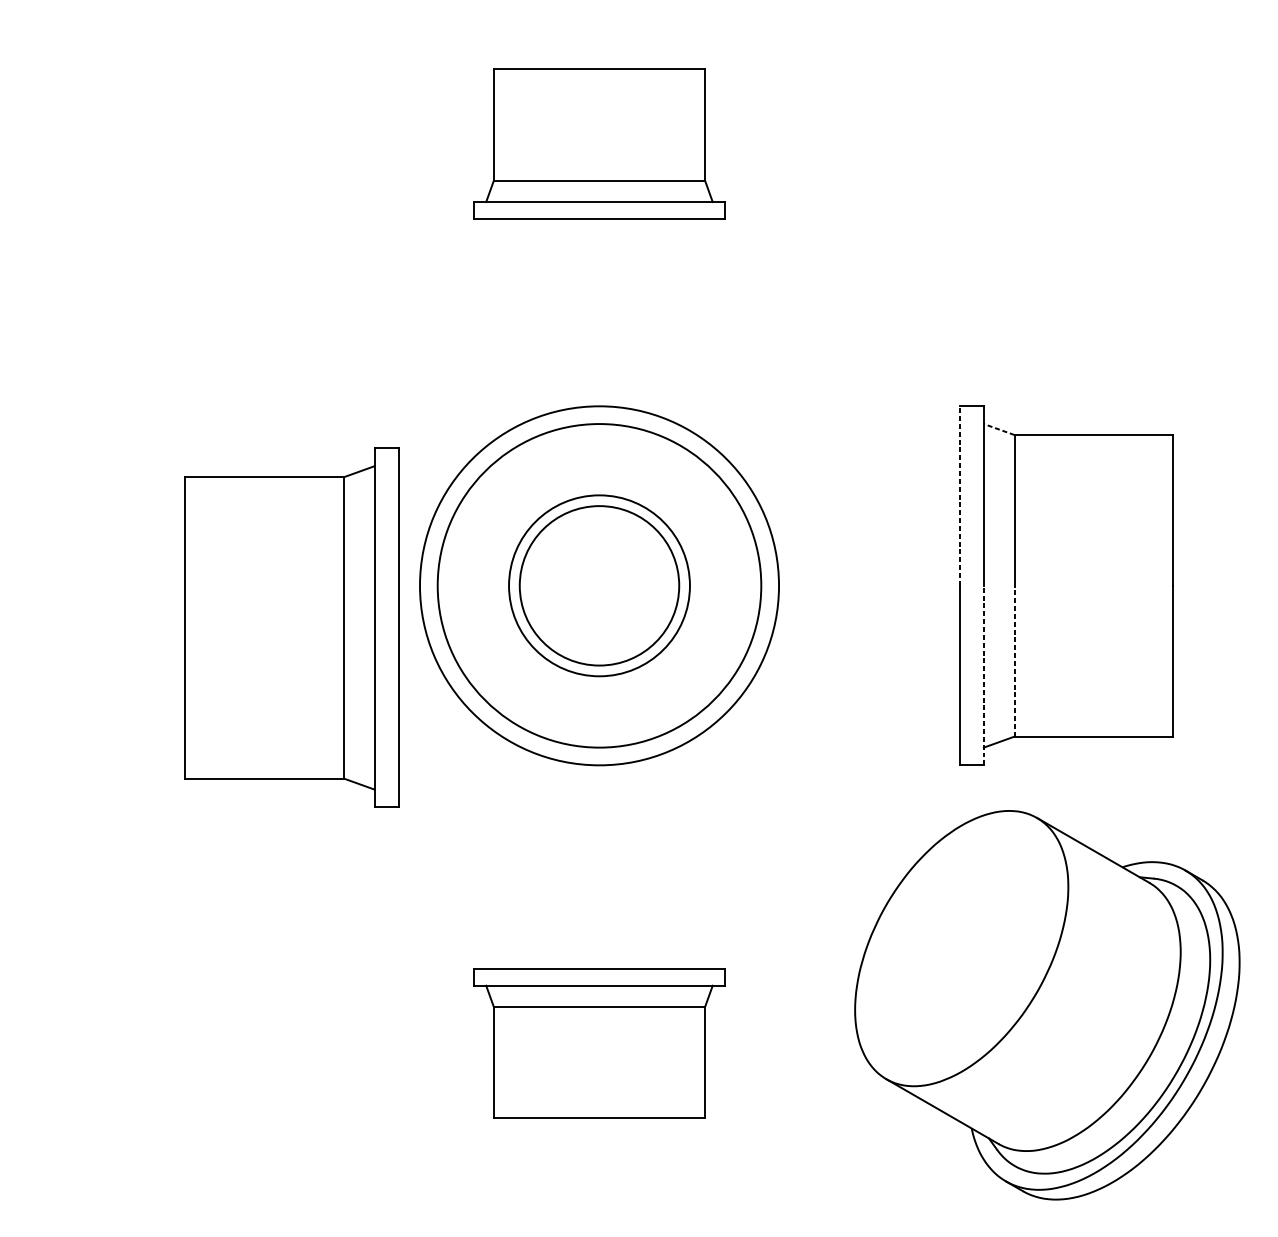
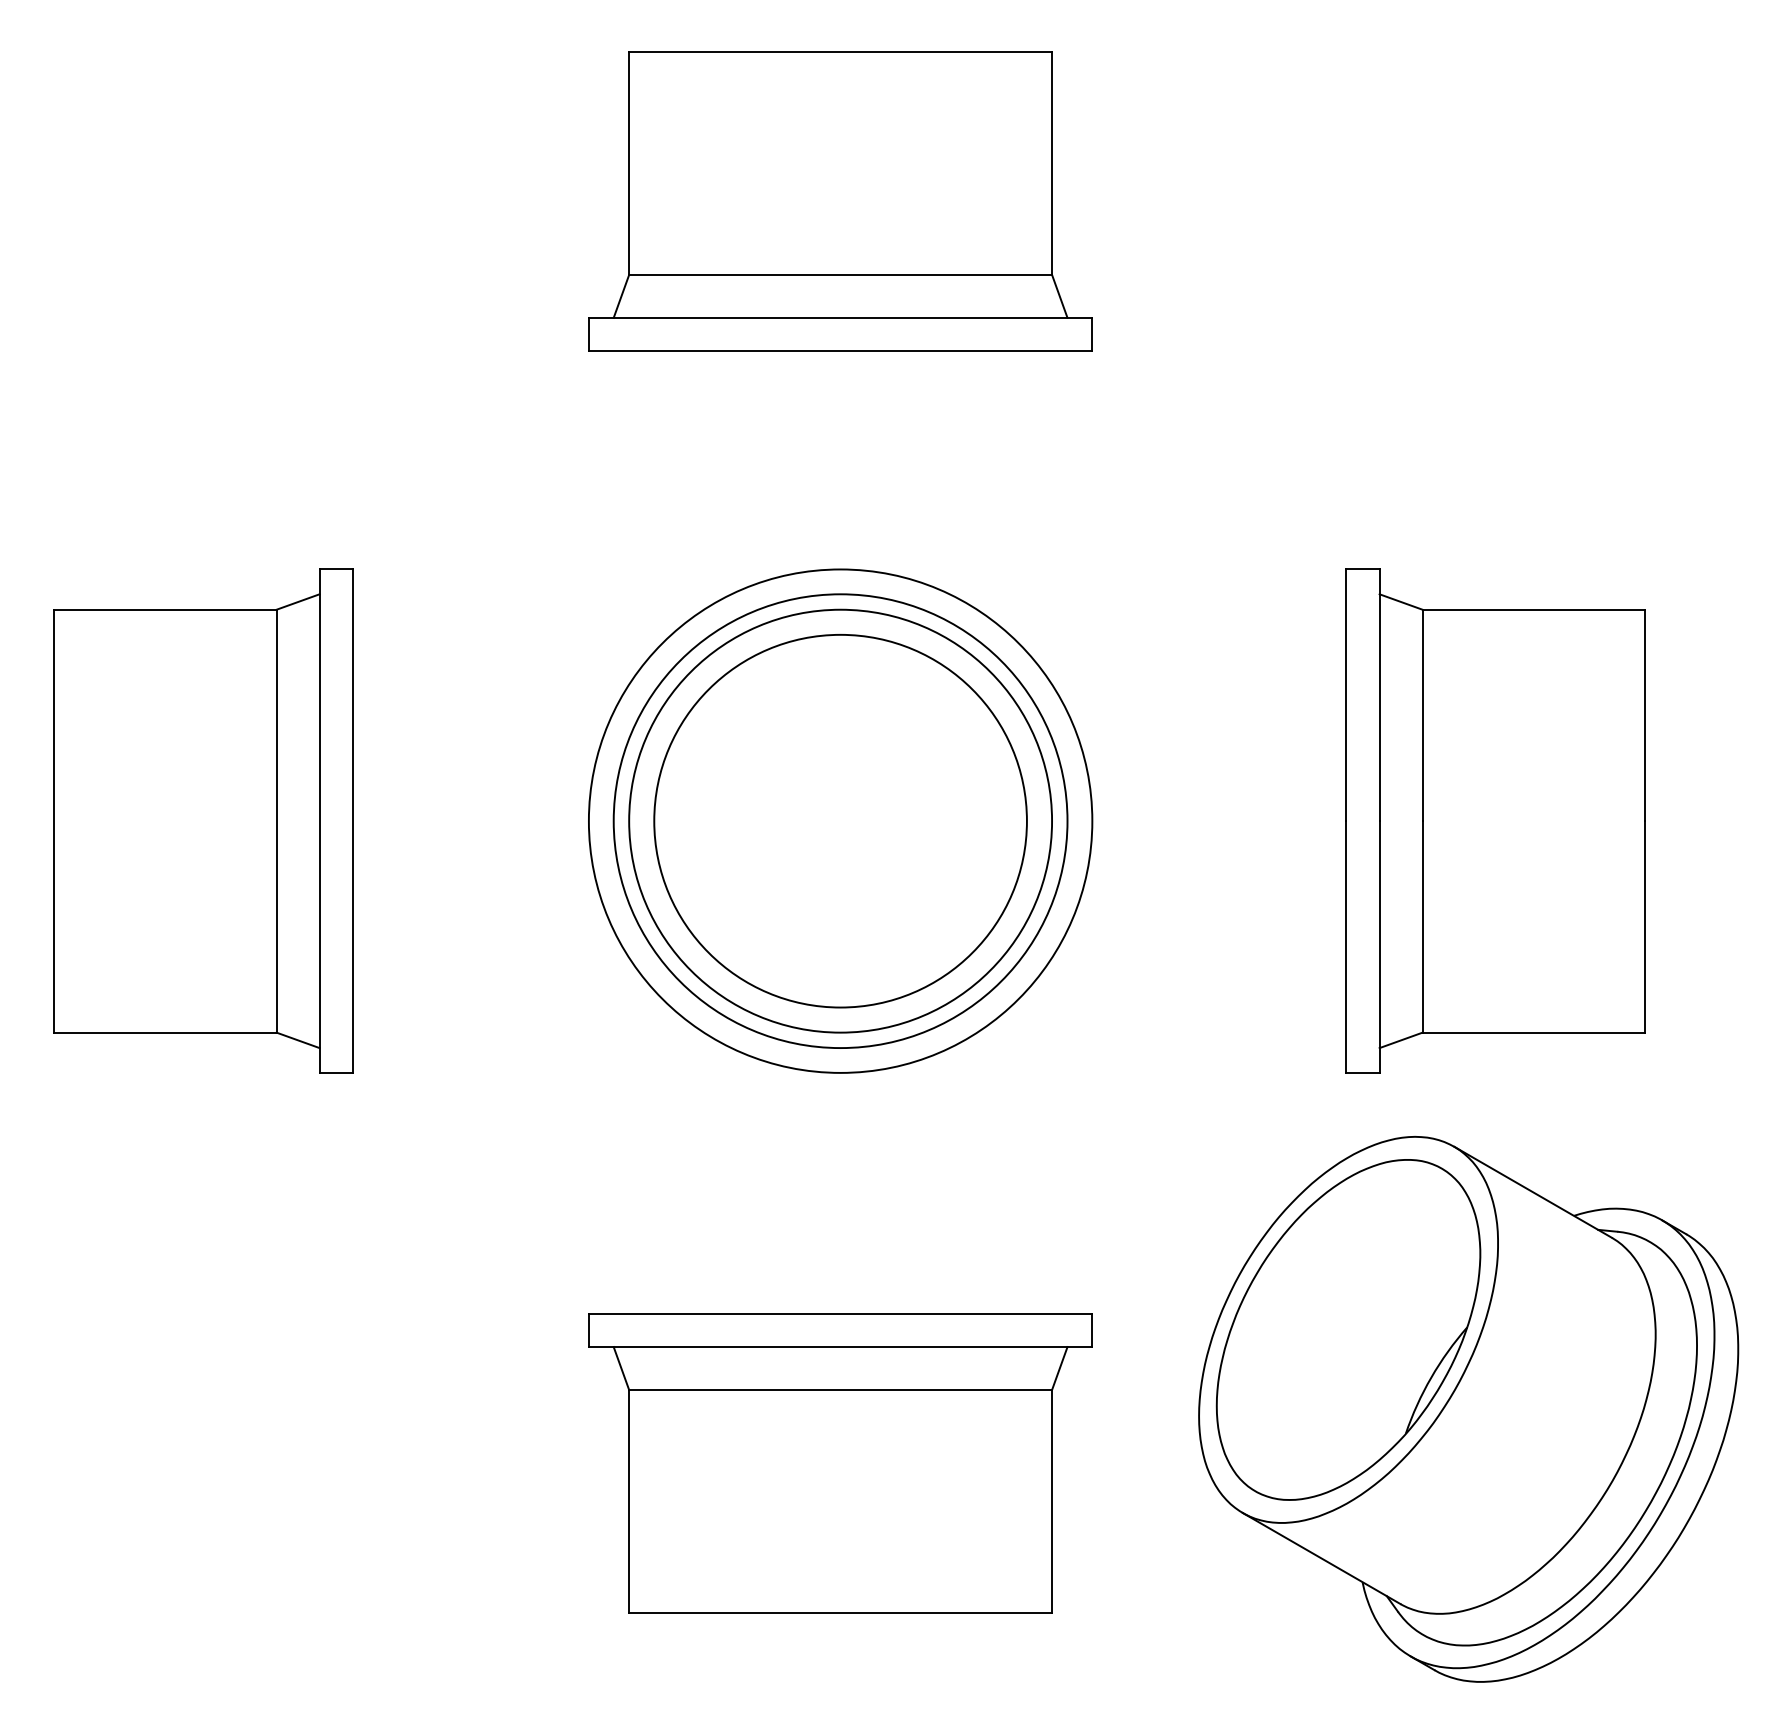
part: (599, 143) -> (840, 201), size x1.43
line: (999, 429) -> (1401, 602), dashed -> solid
line: (960, 496) -> (1346, 695), dashed -> solid
circle: (599, 585) -> (840, 820), size x1.67
circle: (599, 585) -> (840, 820), size x1.67
part: (292, 627) -> (203, 820), moved
line: (1014, 660) -> (1422, 926), dashed -> solid
line: (983, 675) -> (1379, 947), dashed -> solid
part: (961, 948) -> (1348, 1329), added
part: (599, 1043) -> (840, 1463), size x1.43

